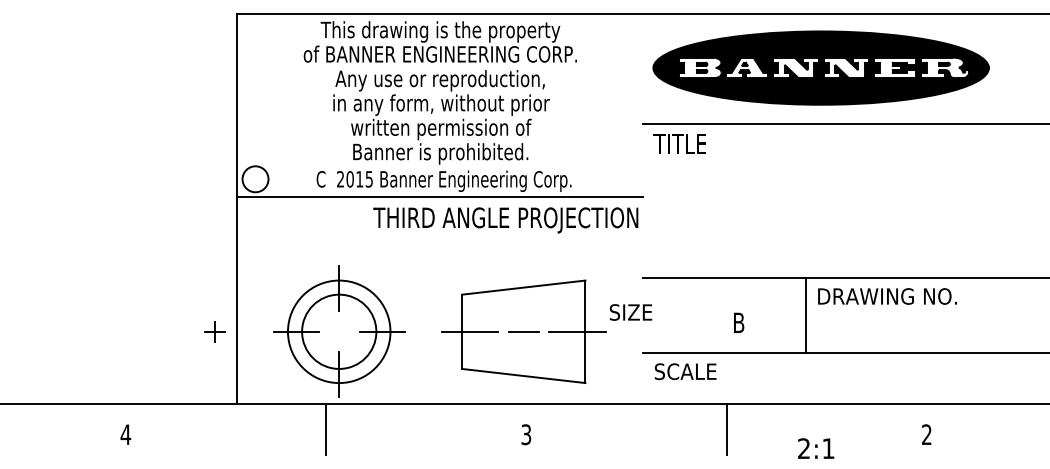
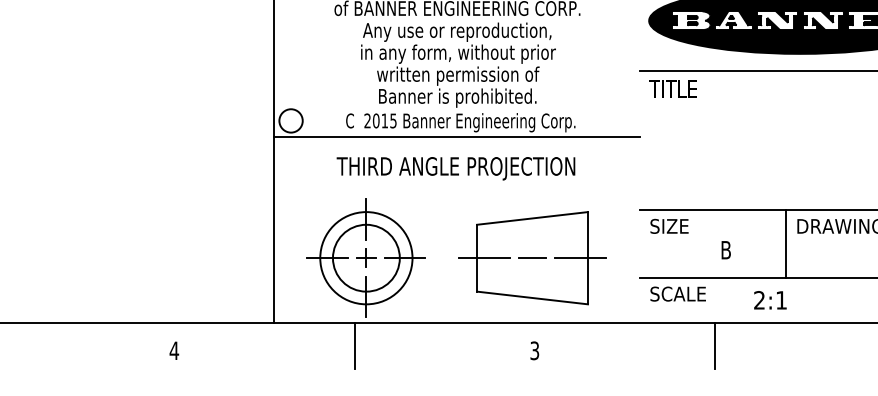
text: (505, 220) -> (455, 168), moved
text: (630, 312) -> (669, 226), moved
part: (214, 331) -> (365, 257), moved
text: (816, 448) -> (770, 300), moved

